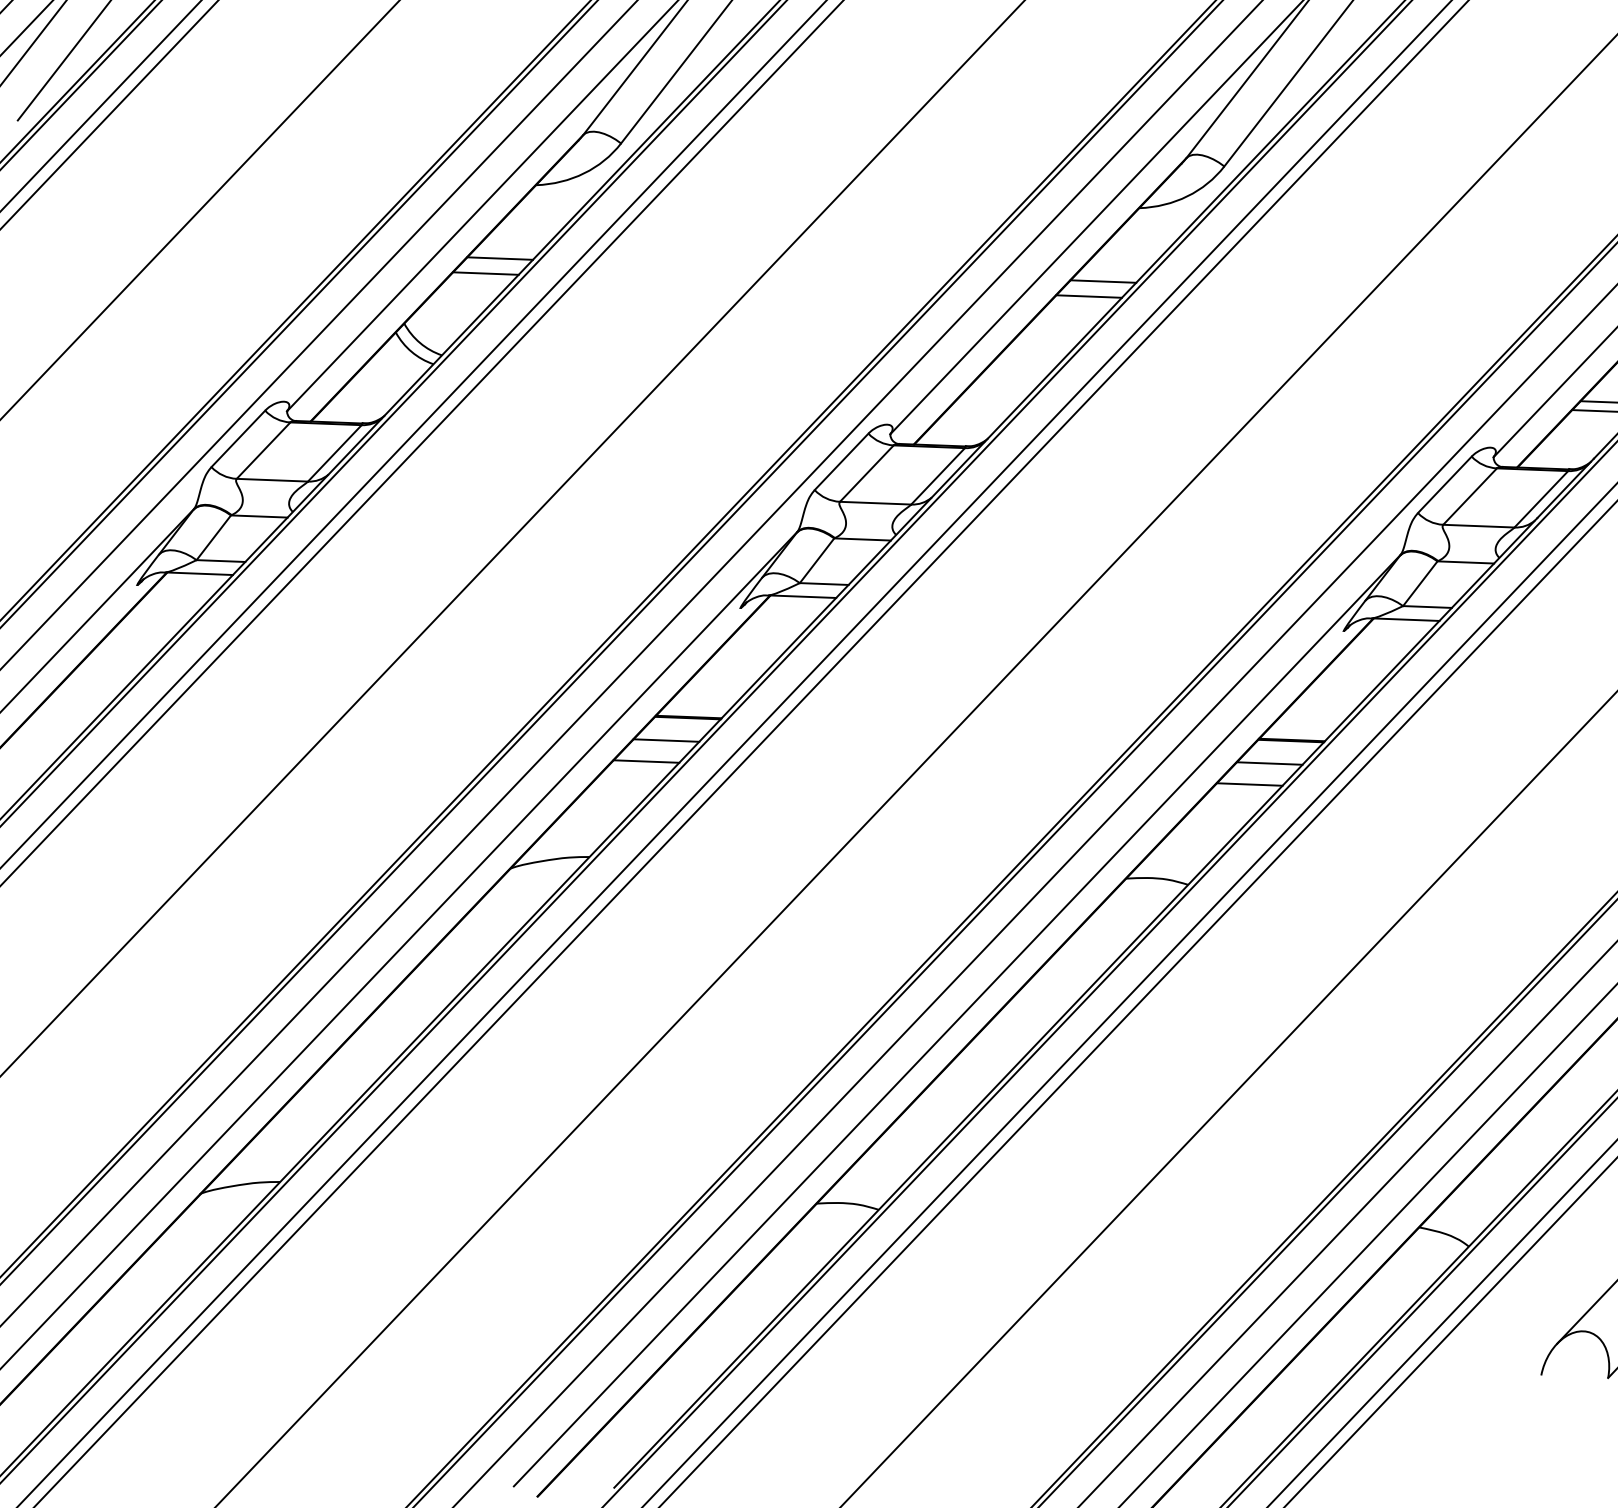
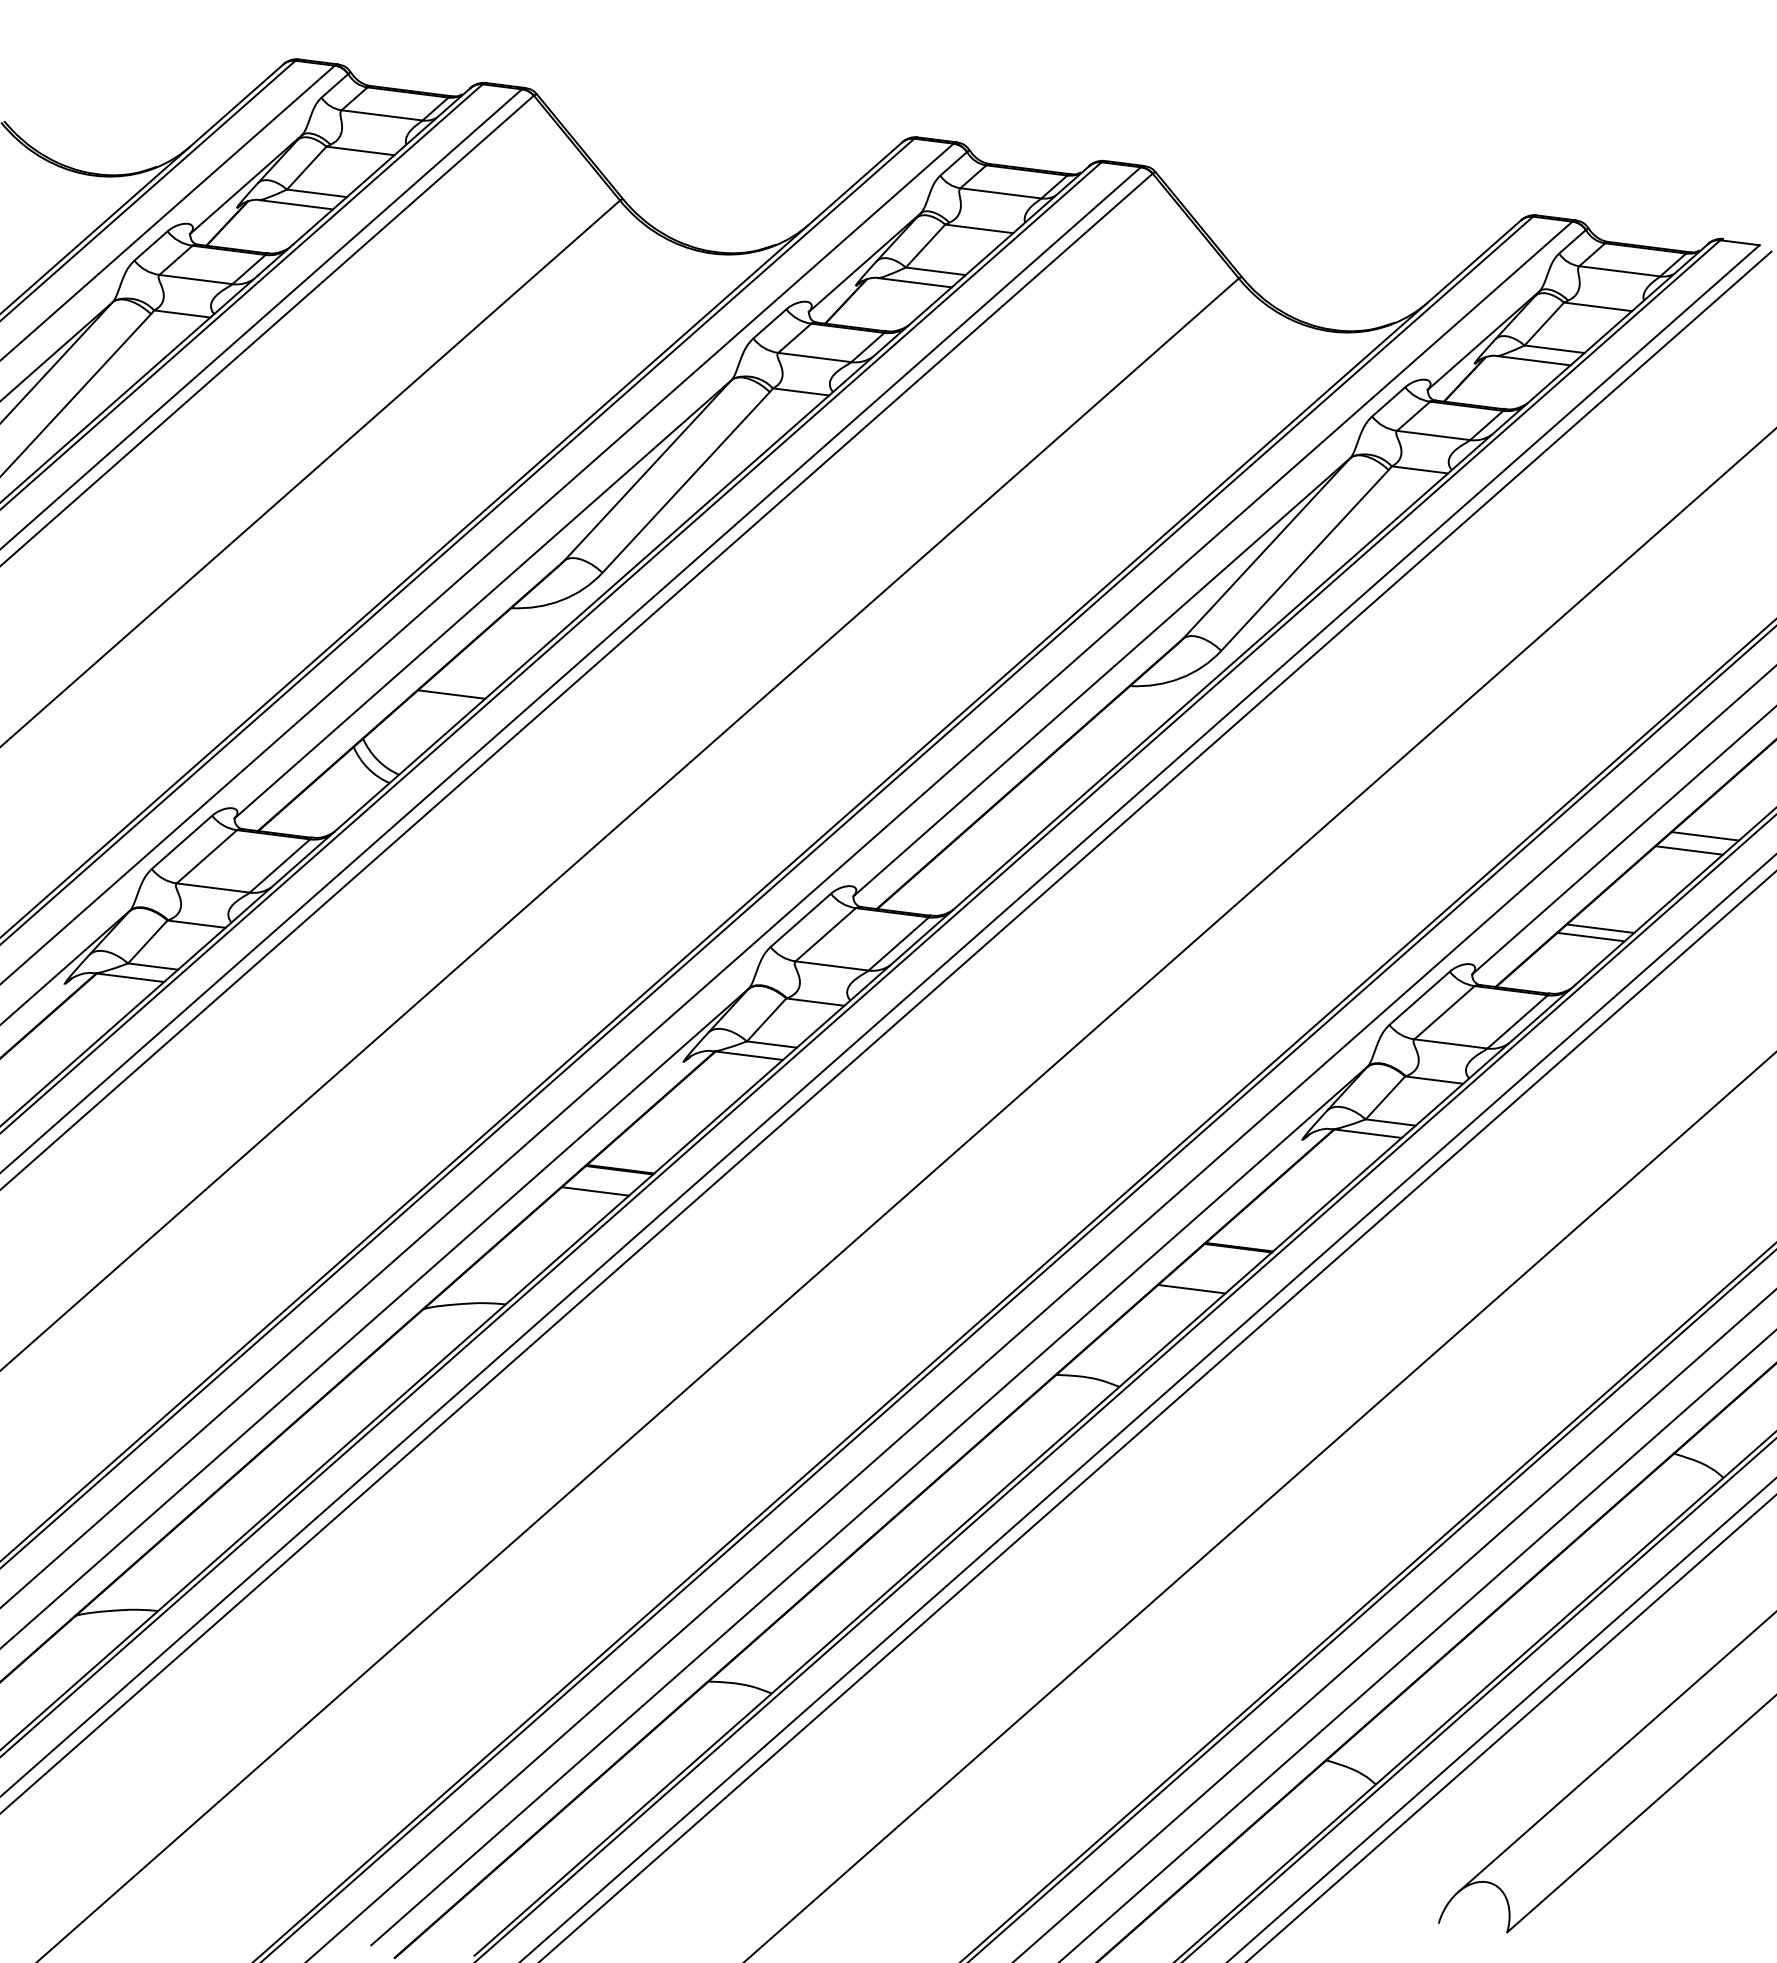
line: (499, 258) -> (467, 680), removed
line: (1103, 281) -> (1086, 758), removed
line: (1089, 296) -> (1070, 772), removed
line: (646, 761) -> (572, 1211), removed
line: (1268, 763) -> (1213, 1269), removed

